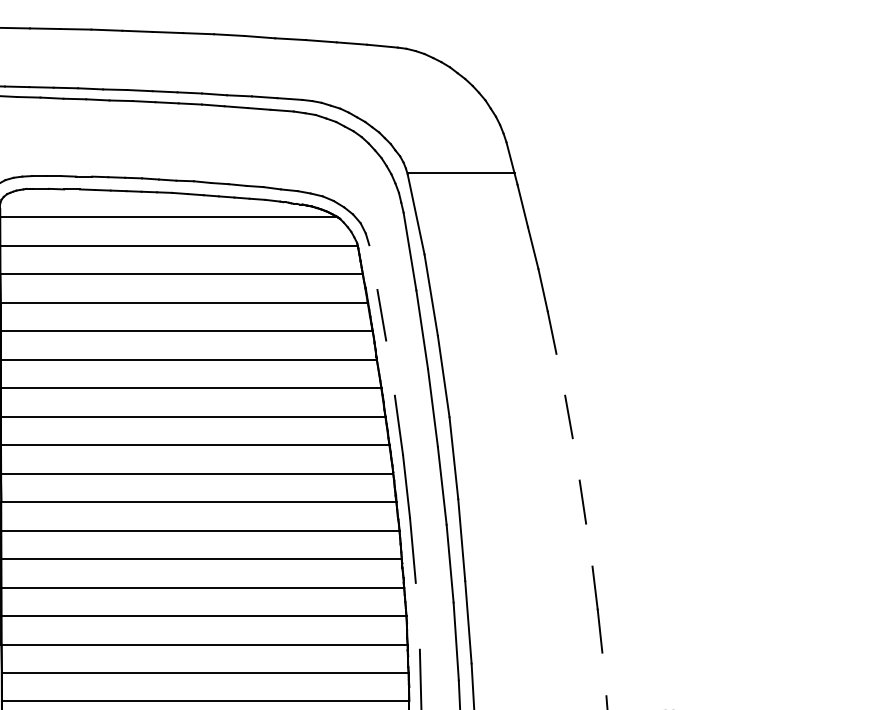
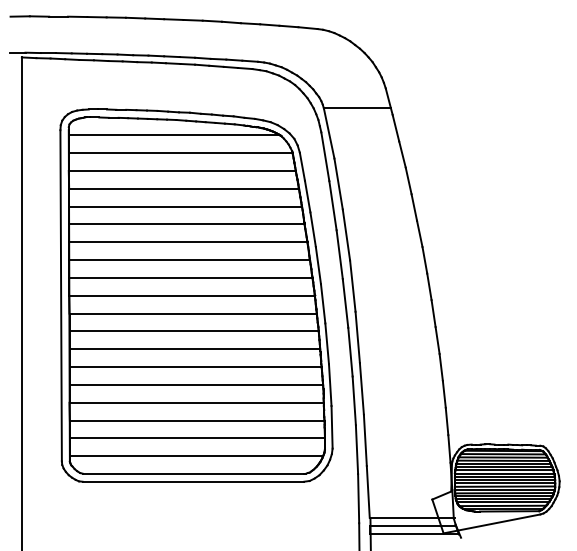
line: (371, 267) -> (301, 166), added
line: (389, 367) -> (312, 229), added
line: (560, 374) -> (419, 233), added
line: (576, 458) -> (429, 286), added
line: (589, 545) -> (437, 340), added
line: (416, 616) -> (329, 385), added
line: (603, 674) -> (446, 421), added

